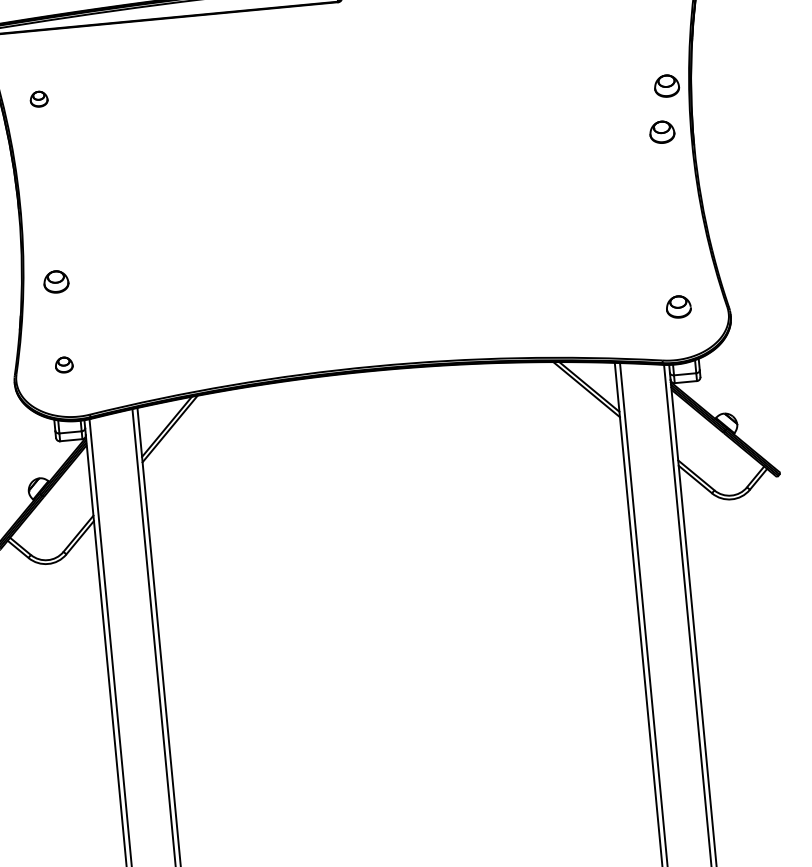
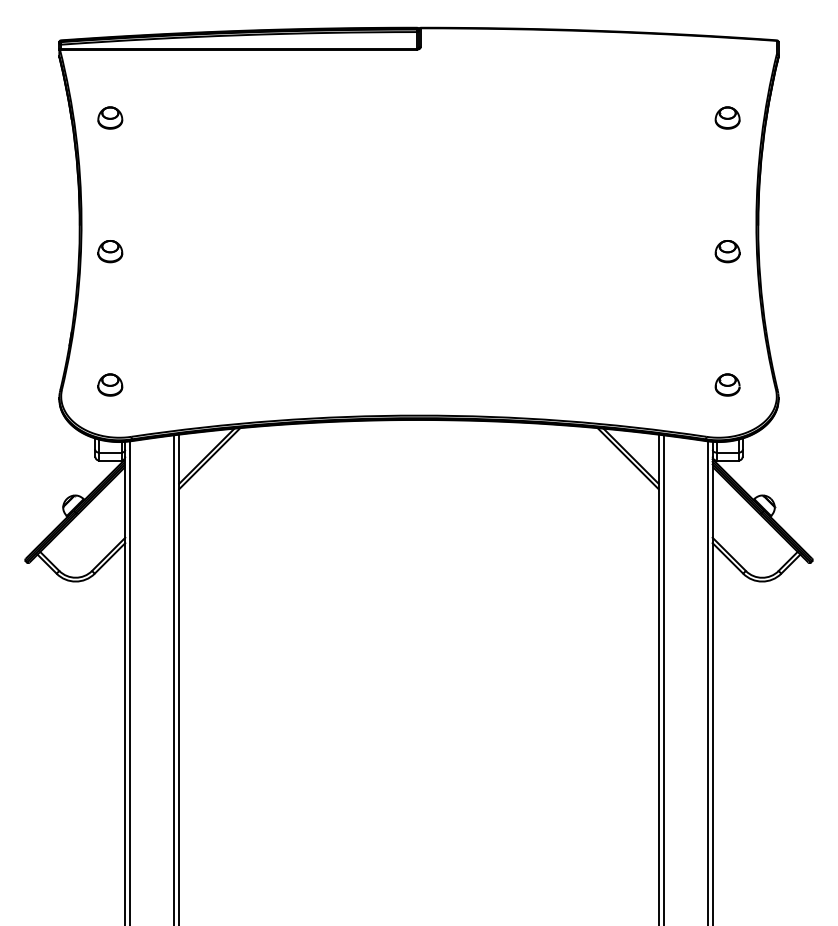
part: (666, 85) -> (727, 117), moved
part: (39, 98) -> (110, 117), size x1.43
part: (662, 132) -> (727, 251), moved
part: (56, 281) -> (110, 251), moved
part: (64, 364) -> (110, 384), size x1.43

